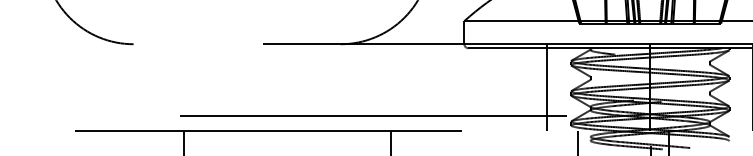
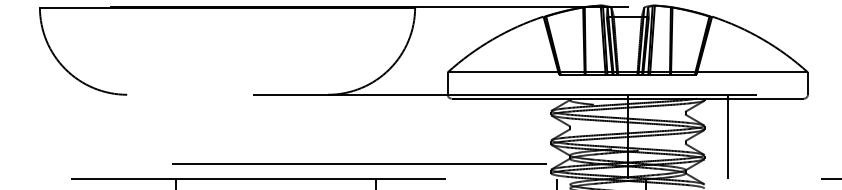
line: (546, 87) -> (527, 136), removed

